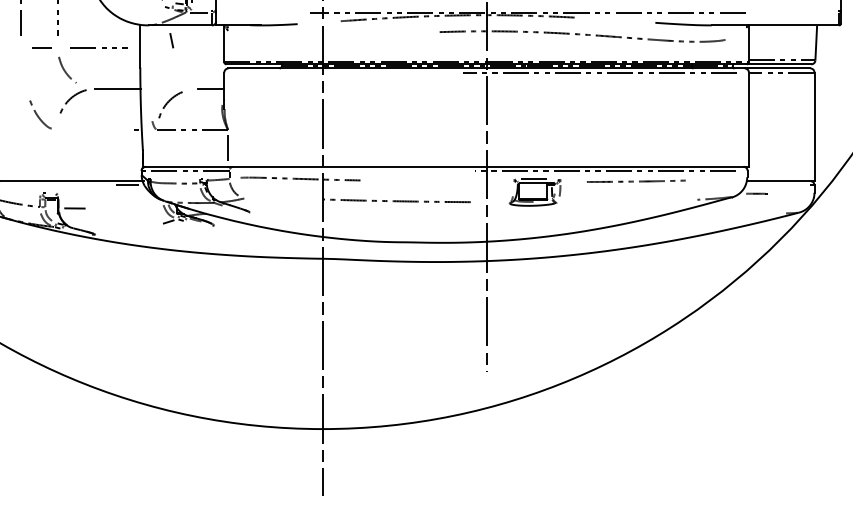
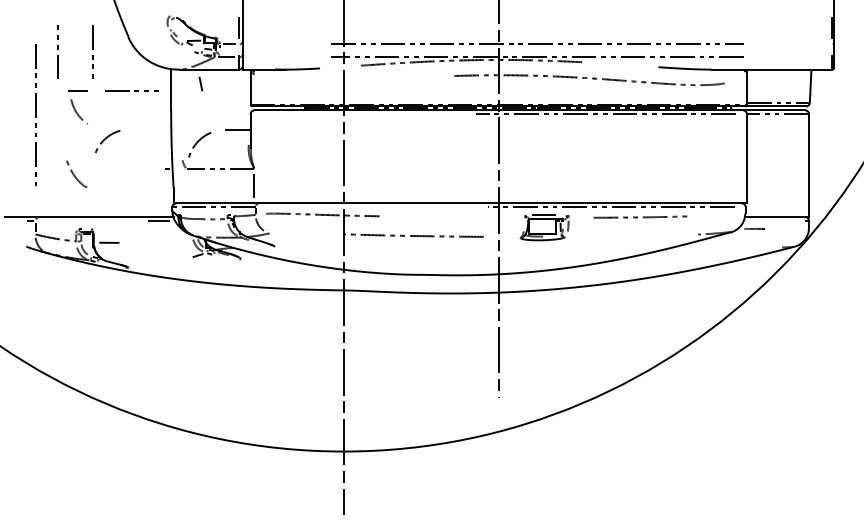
curve: (65, 70) -> (77, 112), moved
line: (117, 88) -> (149, 129), removed
curve: (39, 116) -> (75, 175), moved

